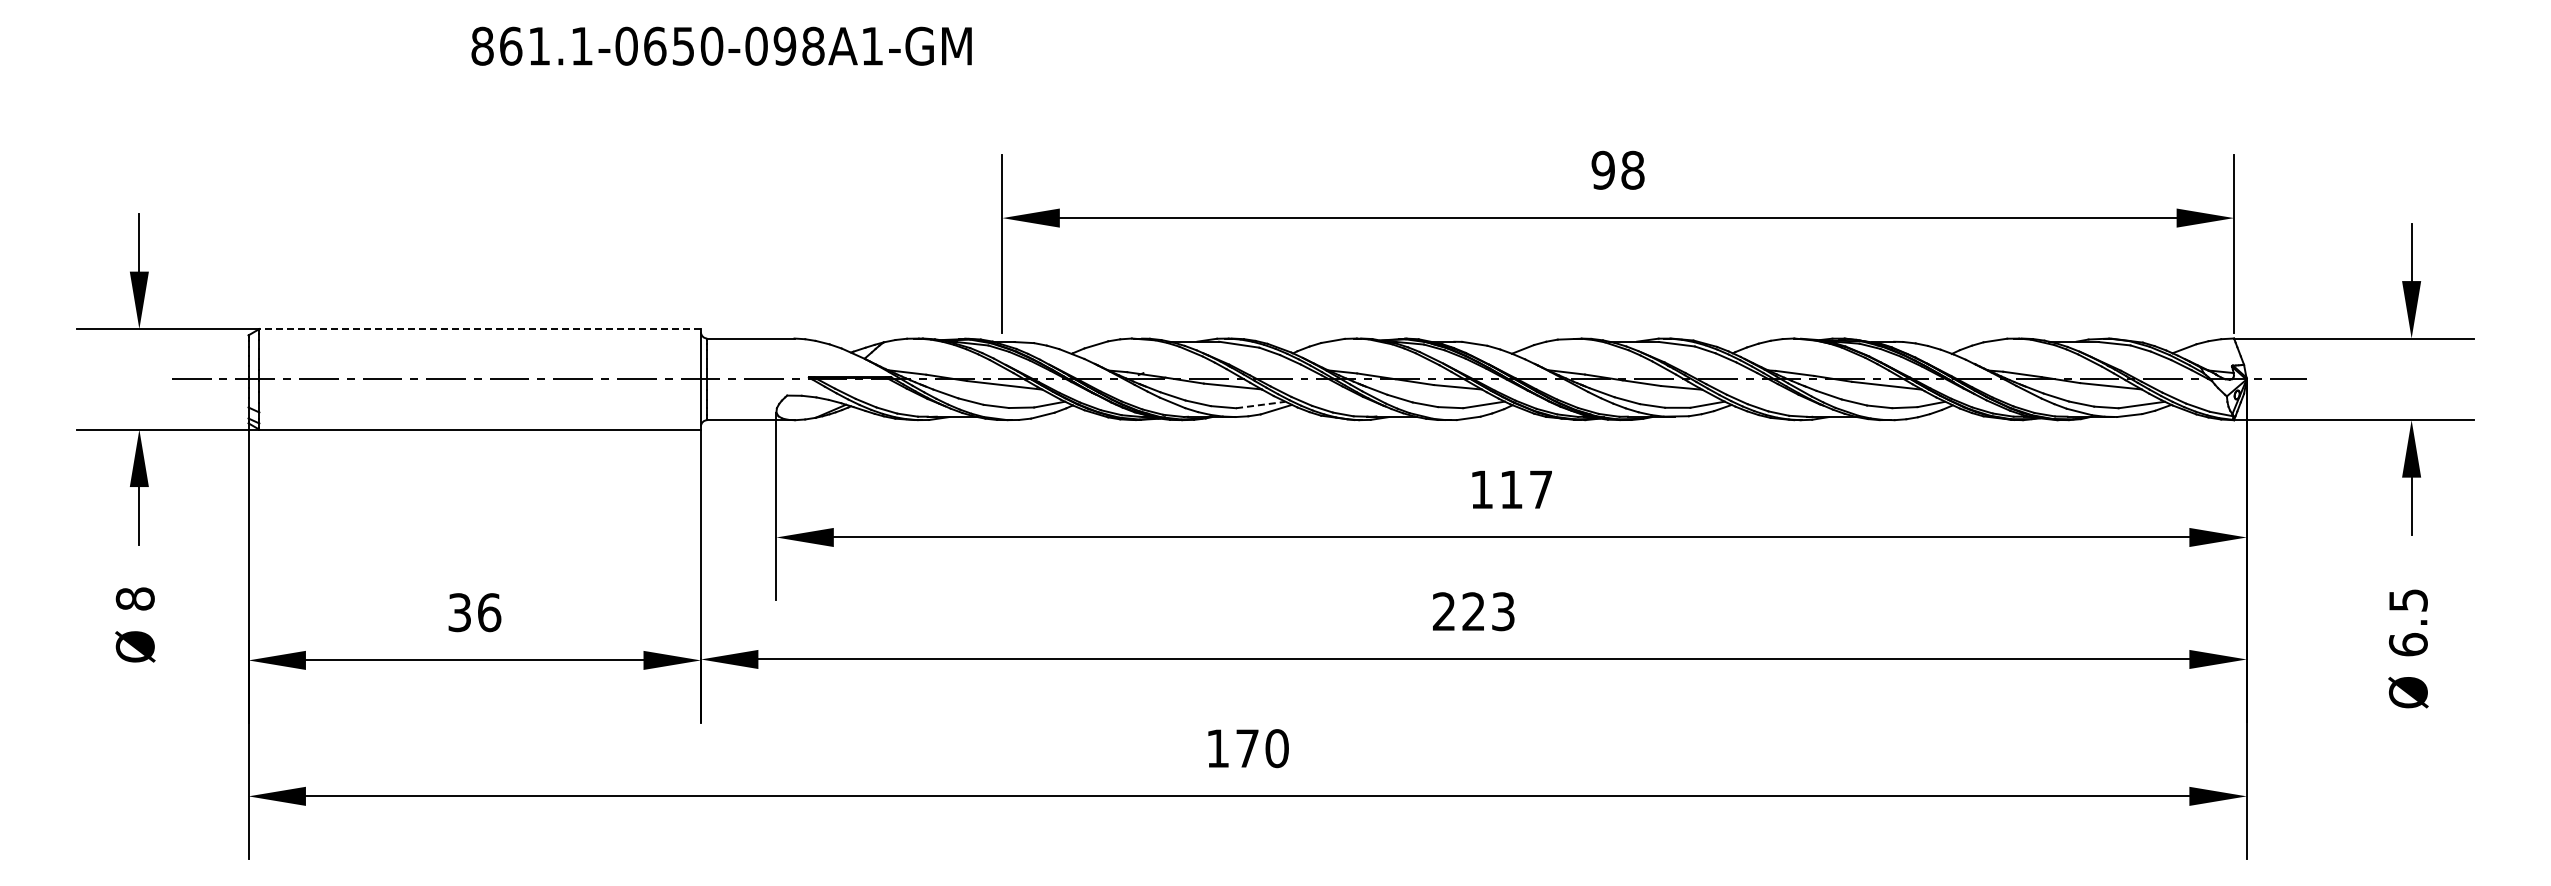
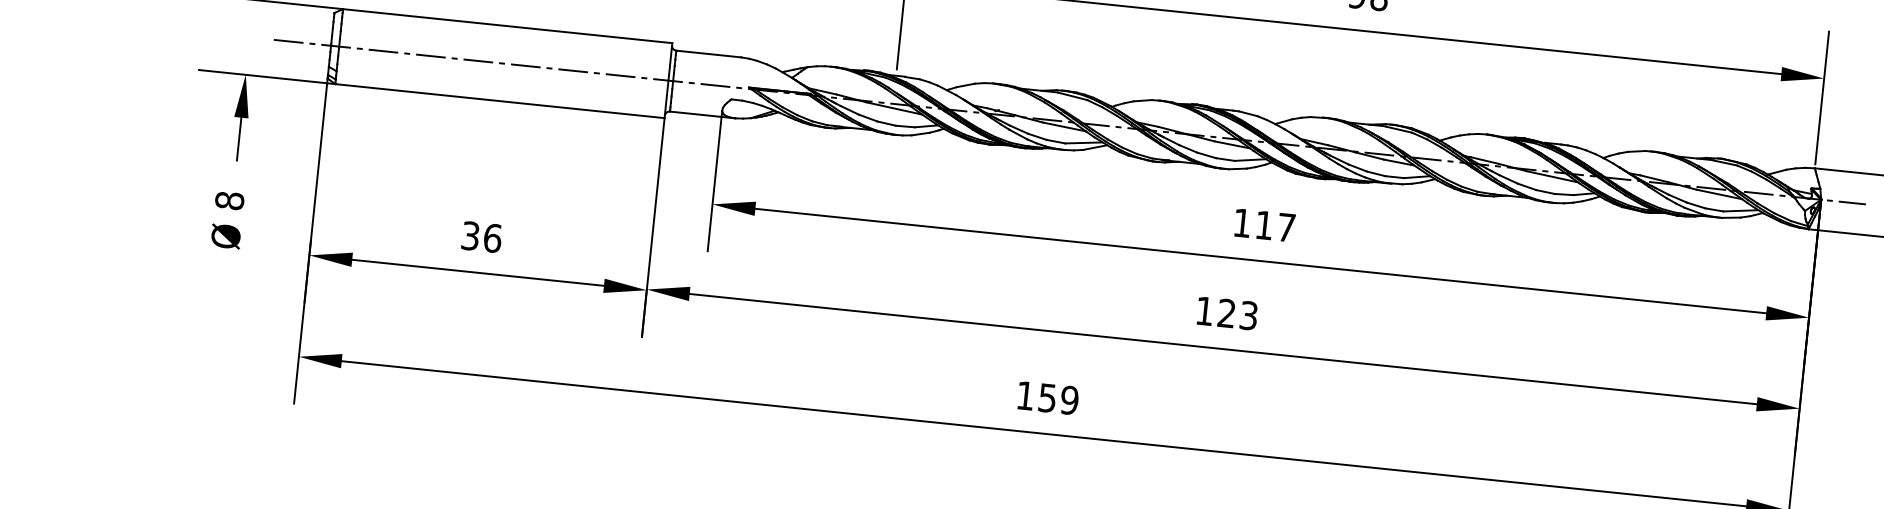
line: (480, 329) -> (507, 26), dashed -> solid
line: (1260, 405) -> (1083, 143), dashed -> solid
text: (1443, 611) -> (1204, 310), 223 -> 123
text: (1262, 748) -> (1058, 399), 170 -> 159

